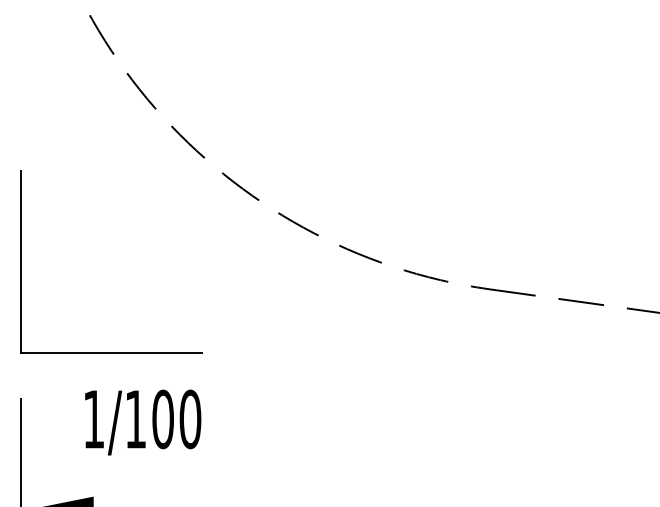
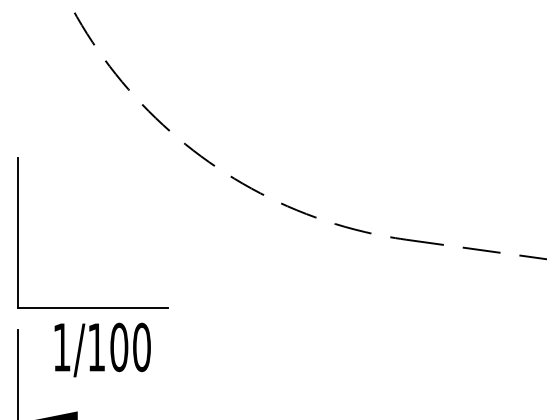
part: (22, 261) -> (18, 232), moved
text: (142, 421) -> (102, 349), moved

